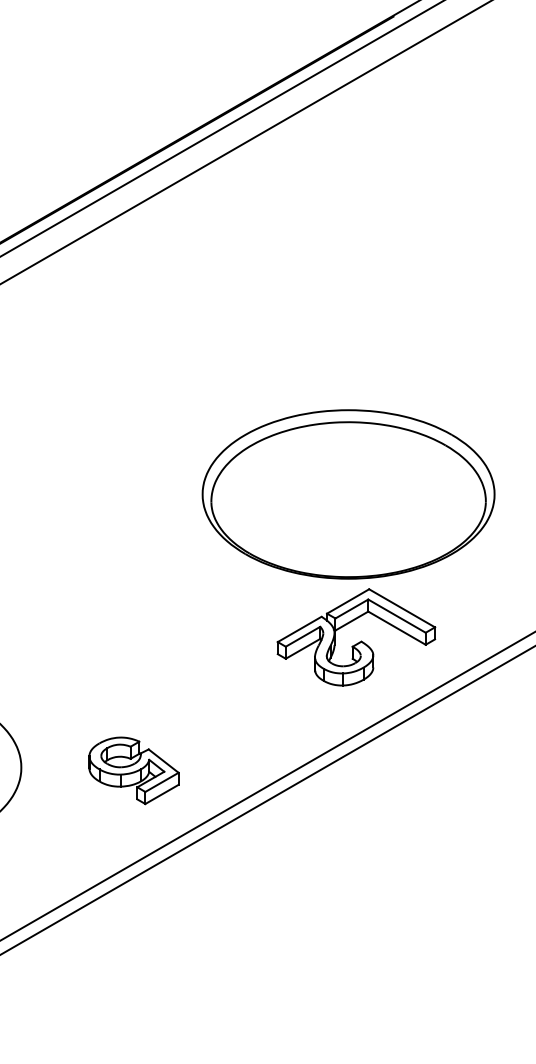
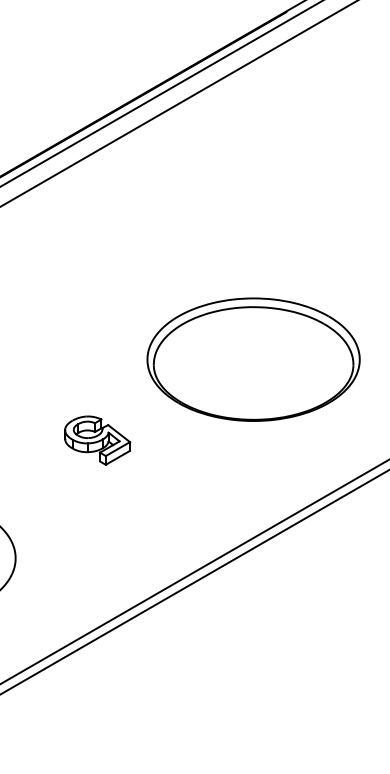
part: (356, 637) -> (259, 463), removed
part: (133, 770) -> (97, 440), moved

